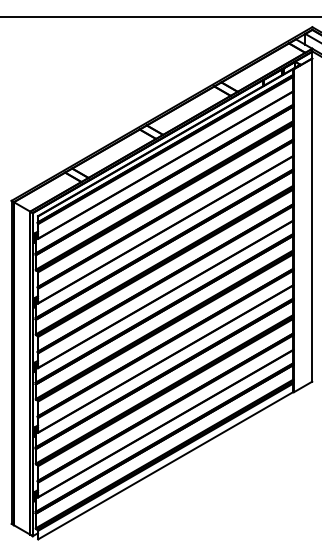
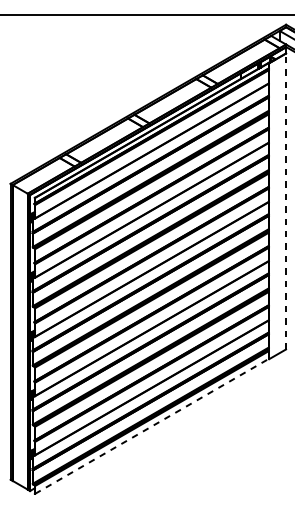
line: (312, 220) -> (286, 201), solid -> dashed
line: (166, 465) -> (152, 426), solid -> dashed

